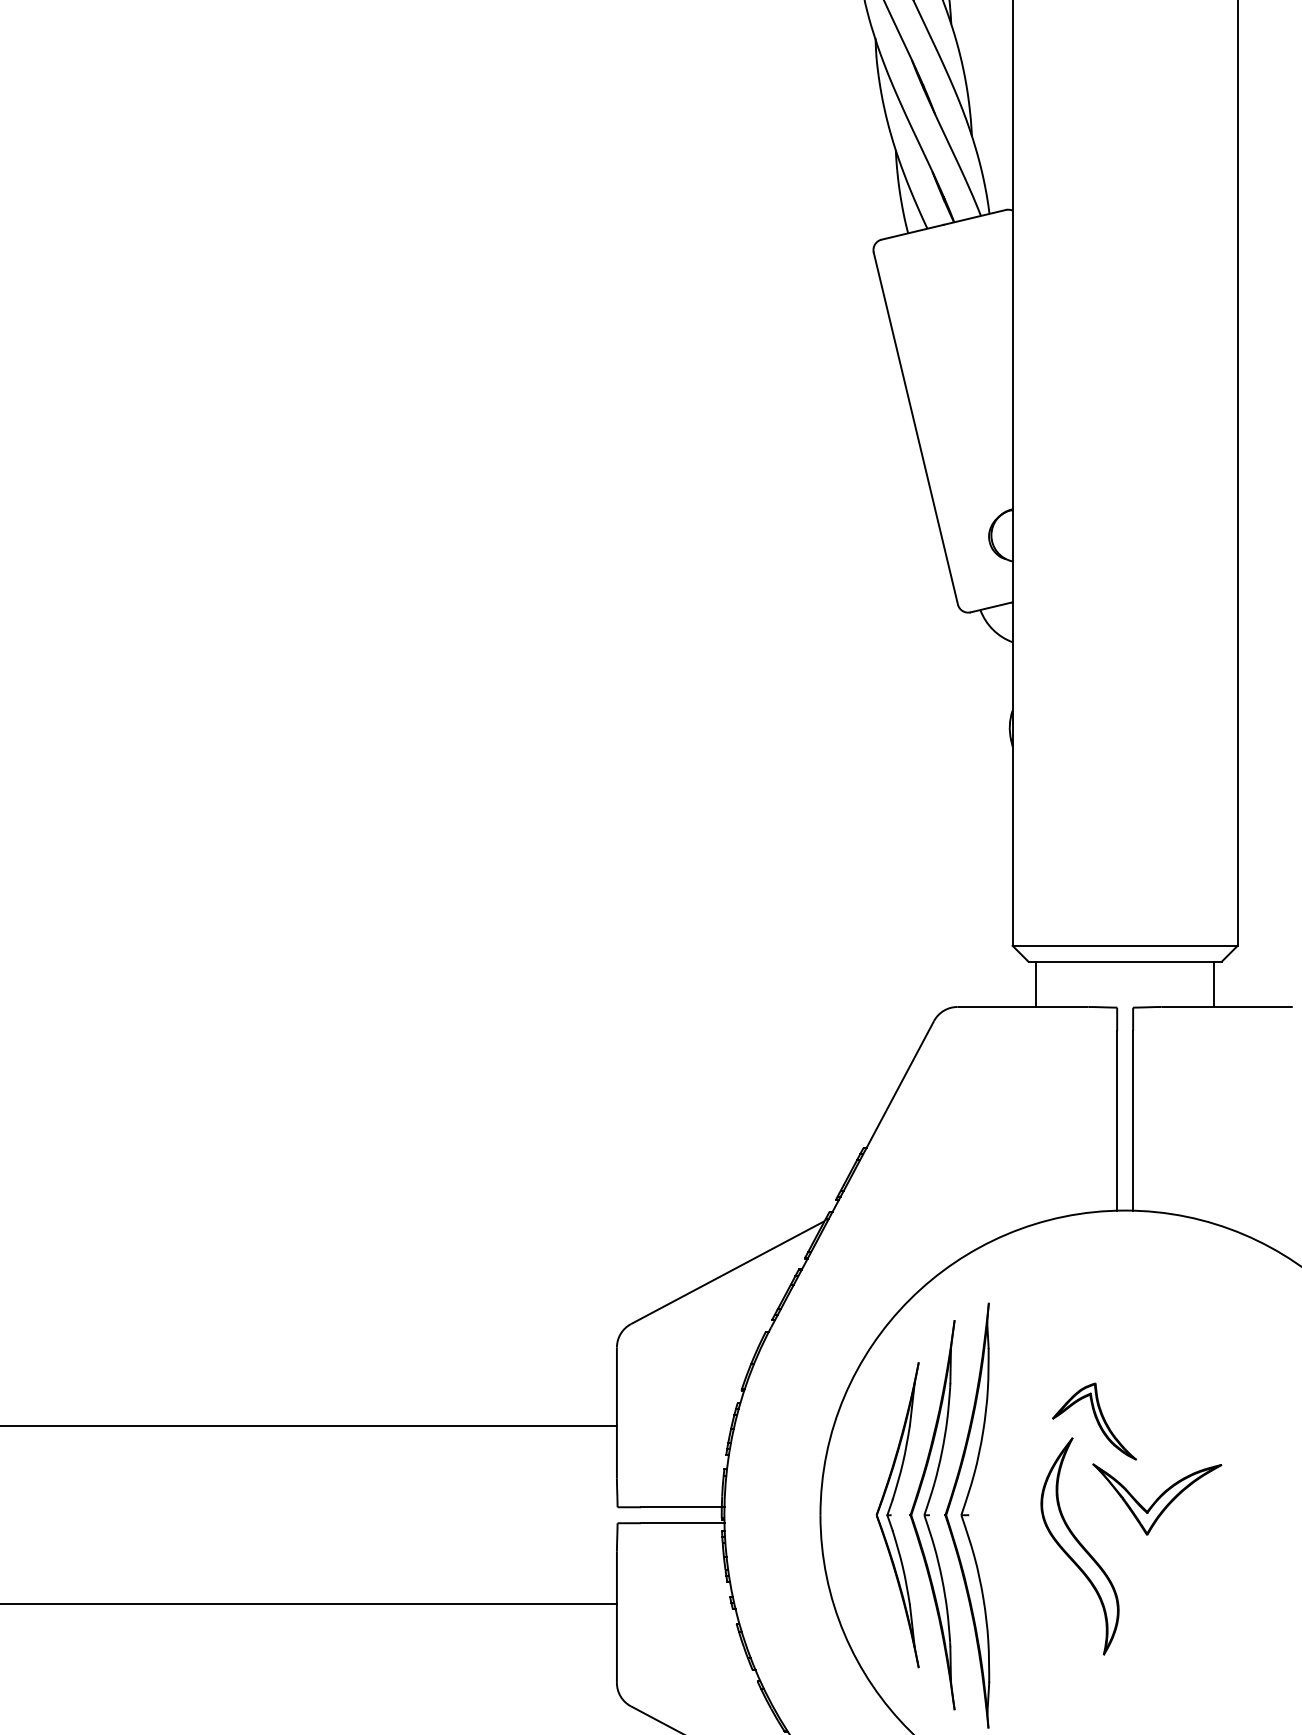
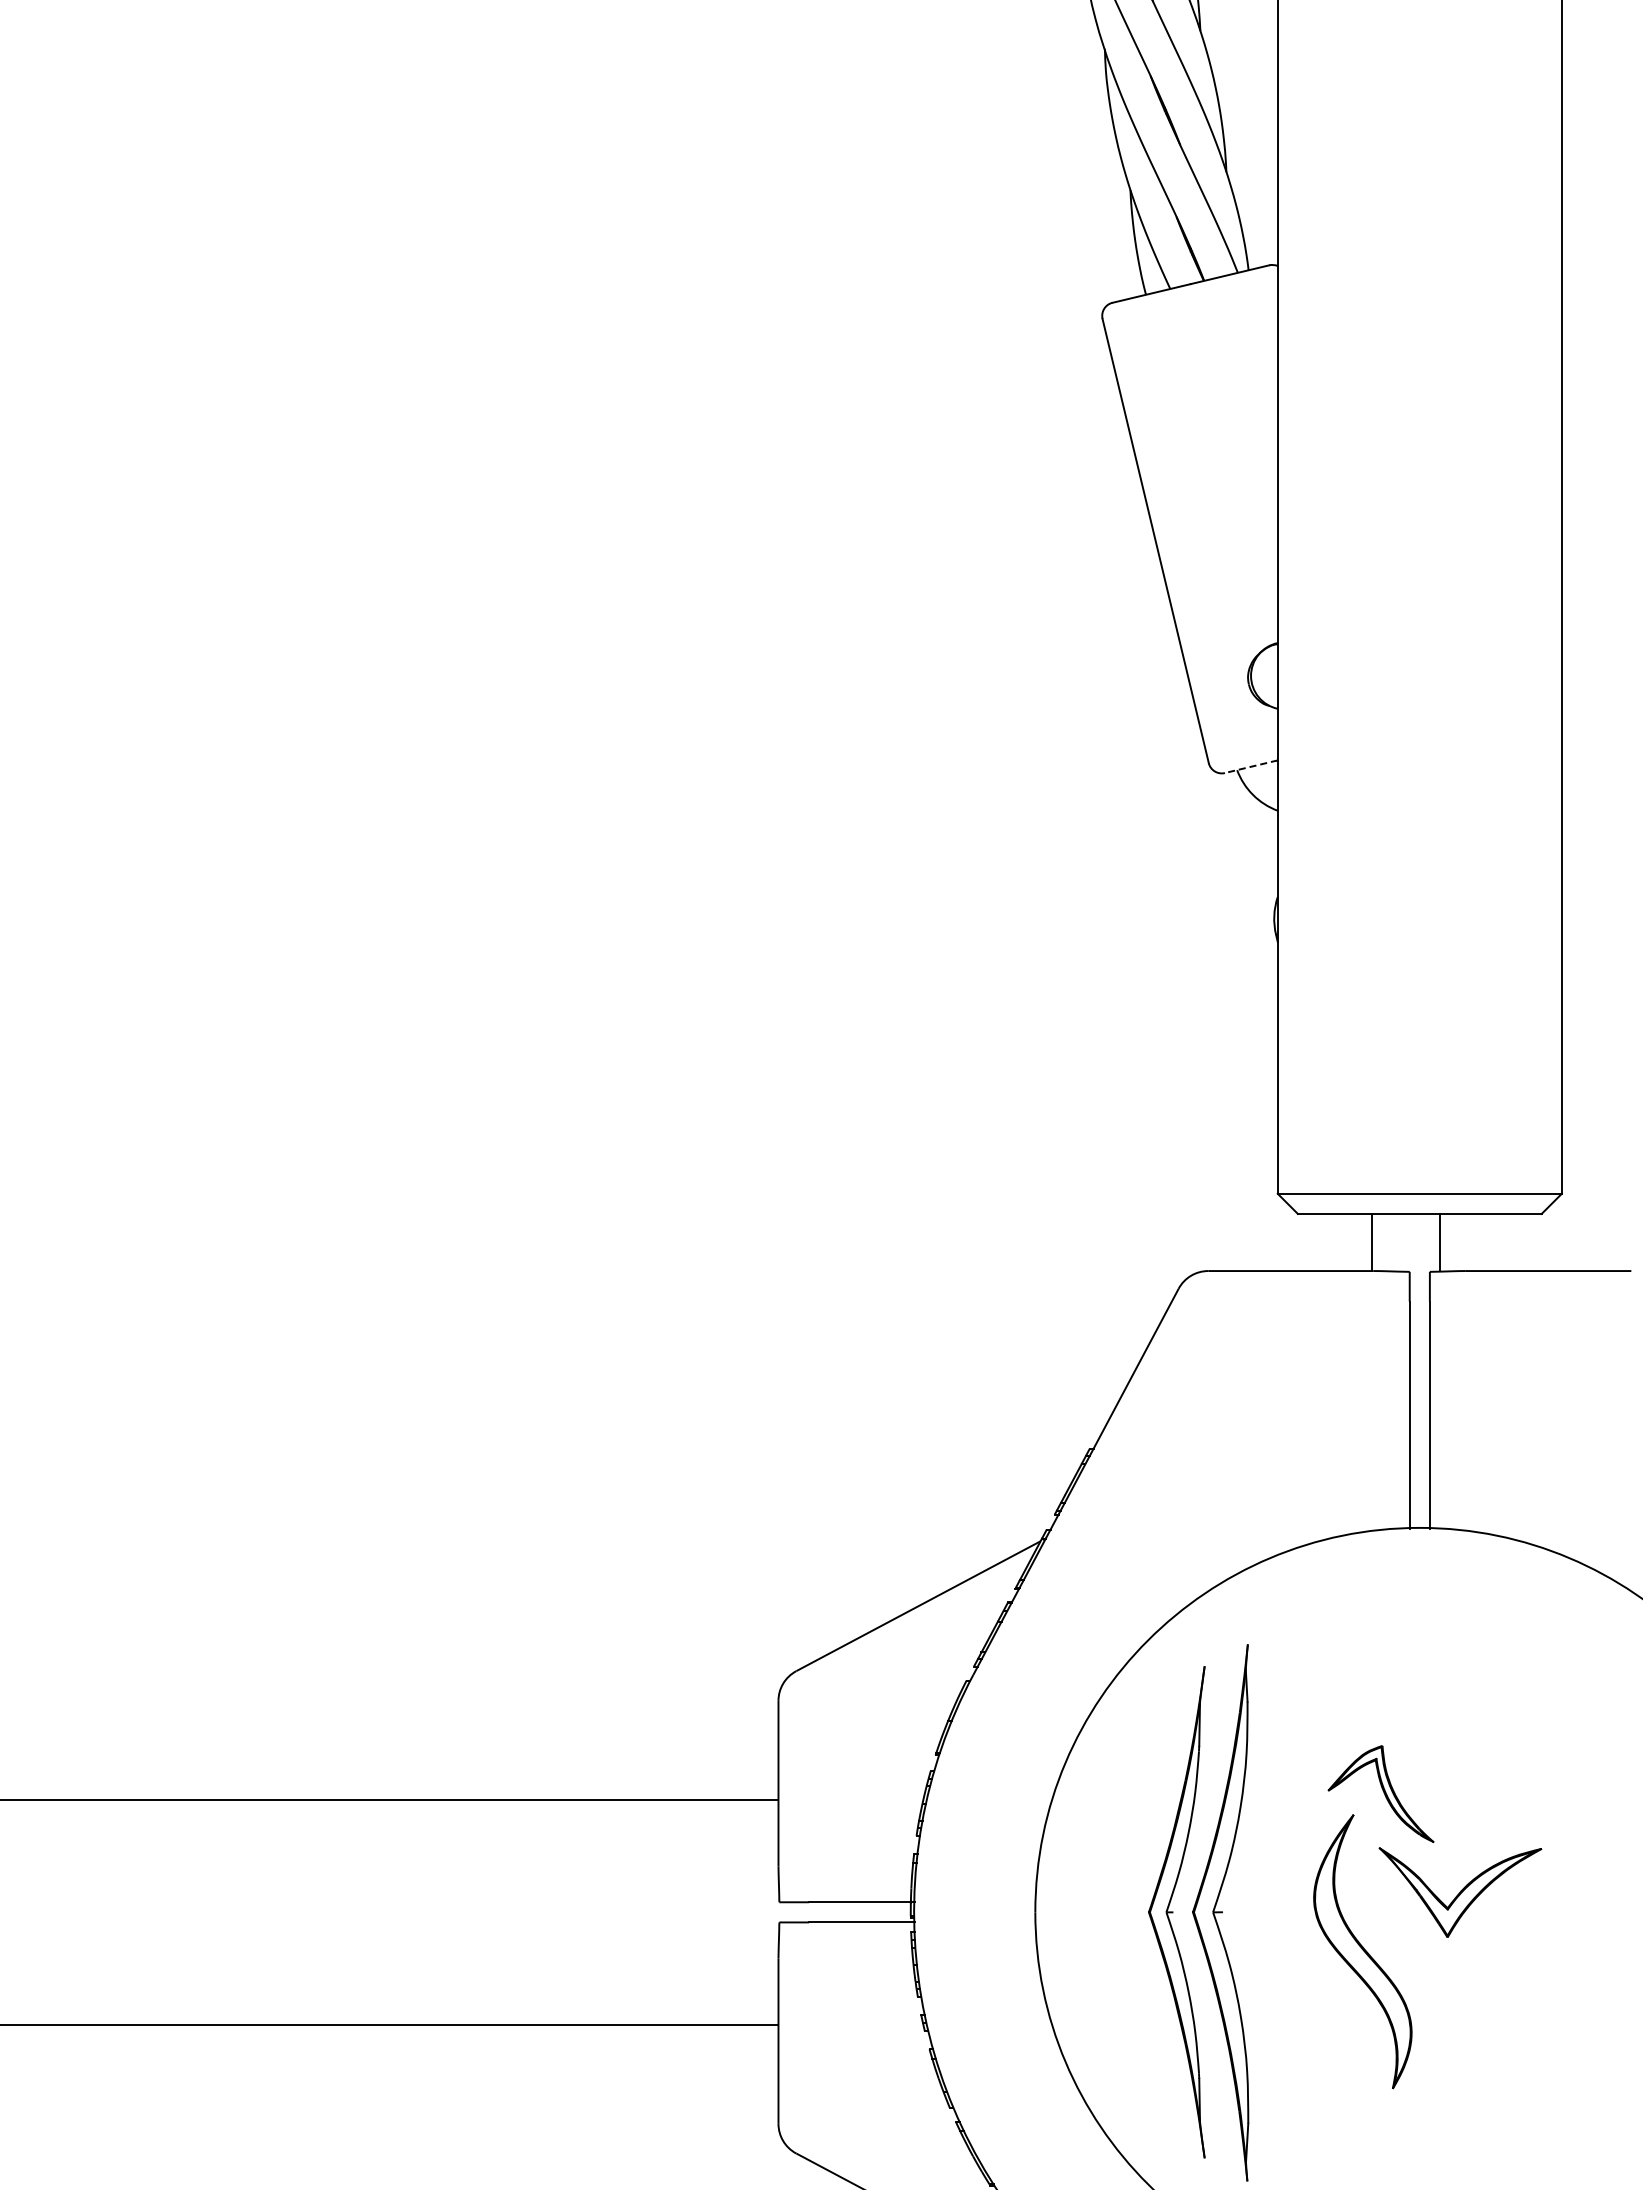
line: (990, 607) -> (1250, 766), solid -> dashed
line: (1036, 984) -> (1372, 1242), moved
line: (1214, 984) -> (1440, 1242), moved
part: (891, 1515) -> (1125, 1912), removed

